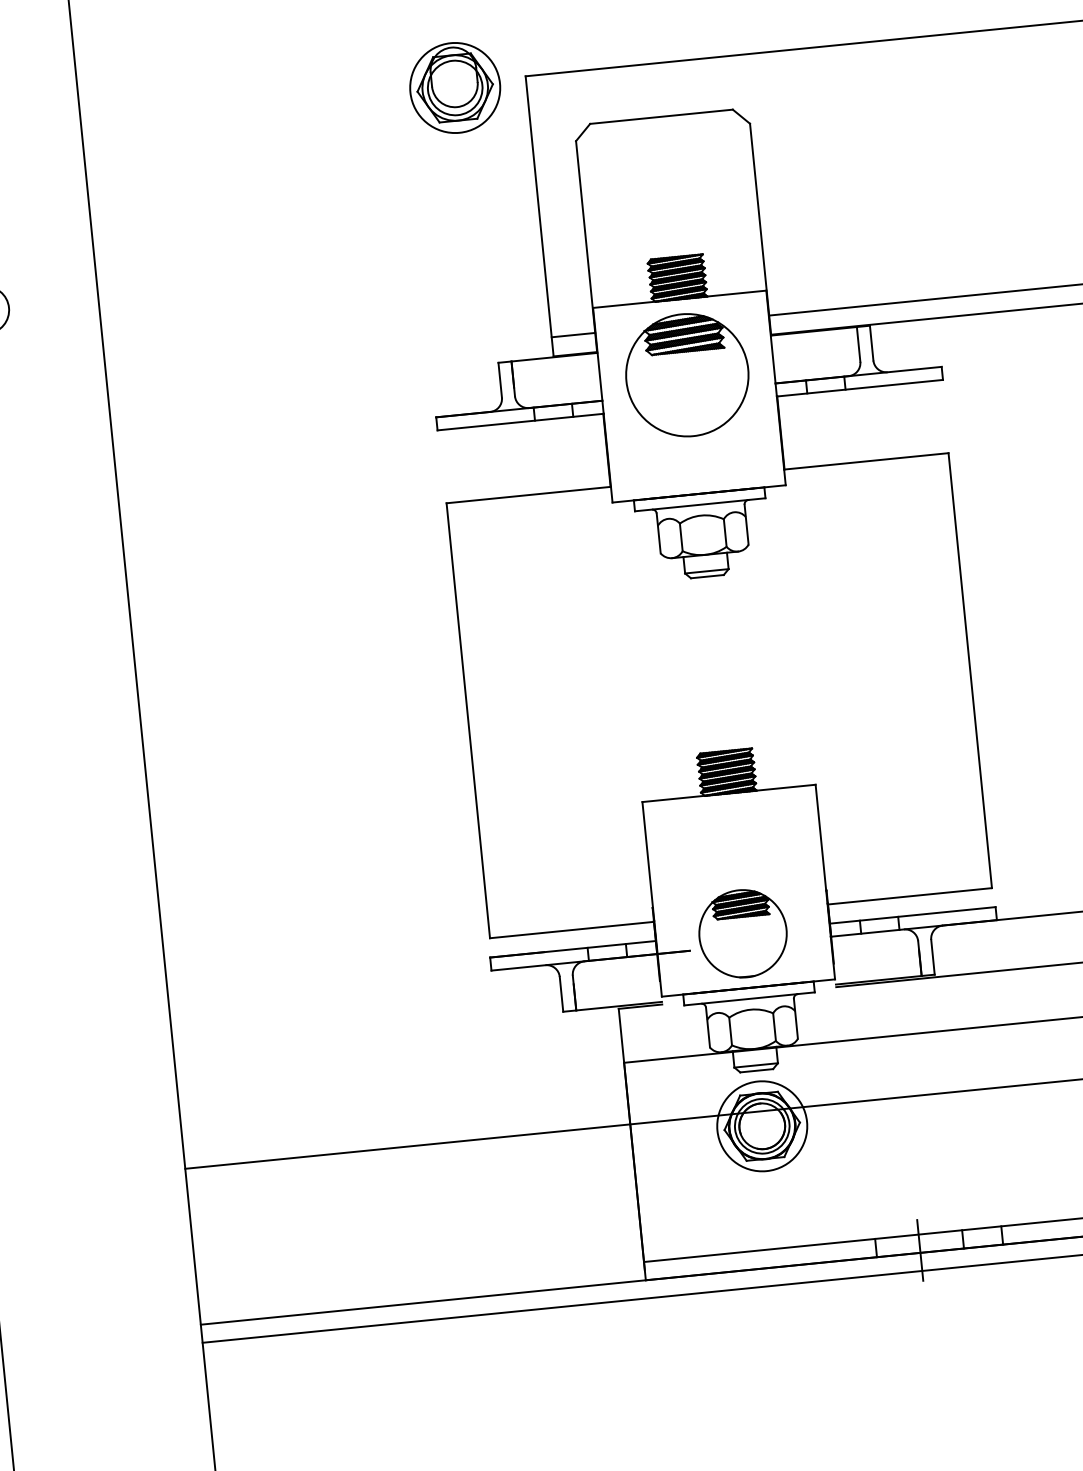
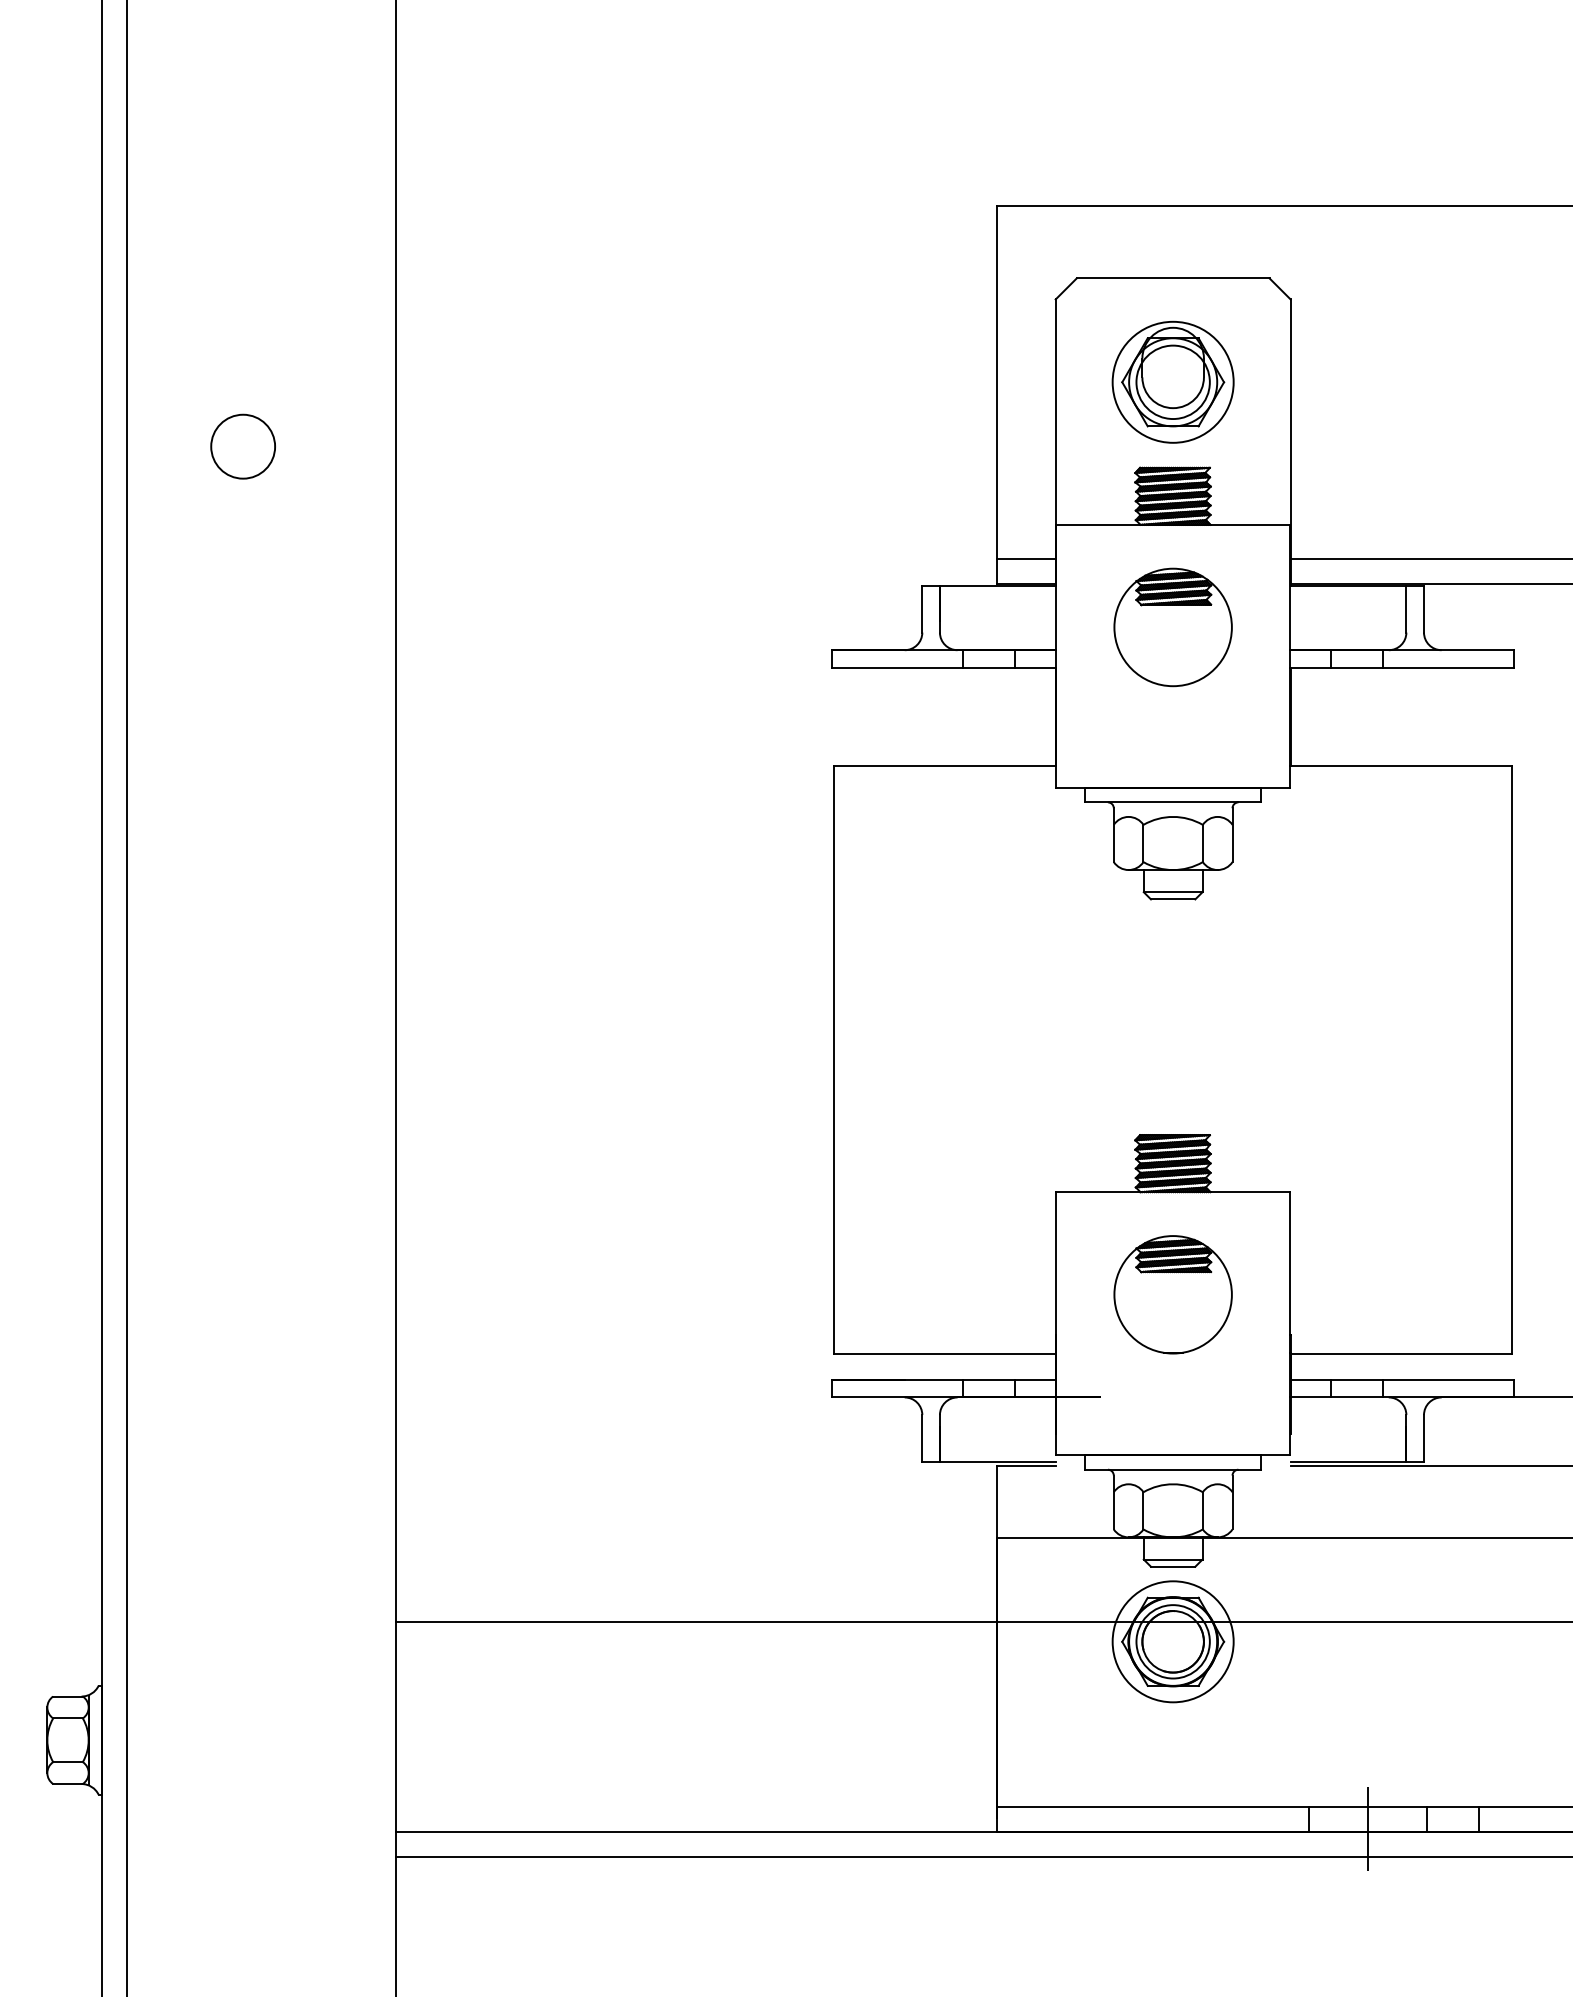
part: (454, 87) -> (1172, 381), moved
part: (686, 375) -> (1172, 627), size x0.71
part: (742, 933) -> (1172, 1294), moved

